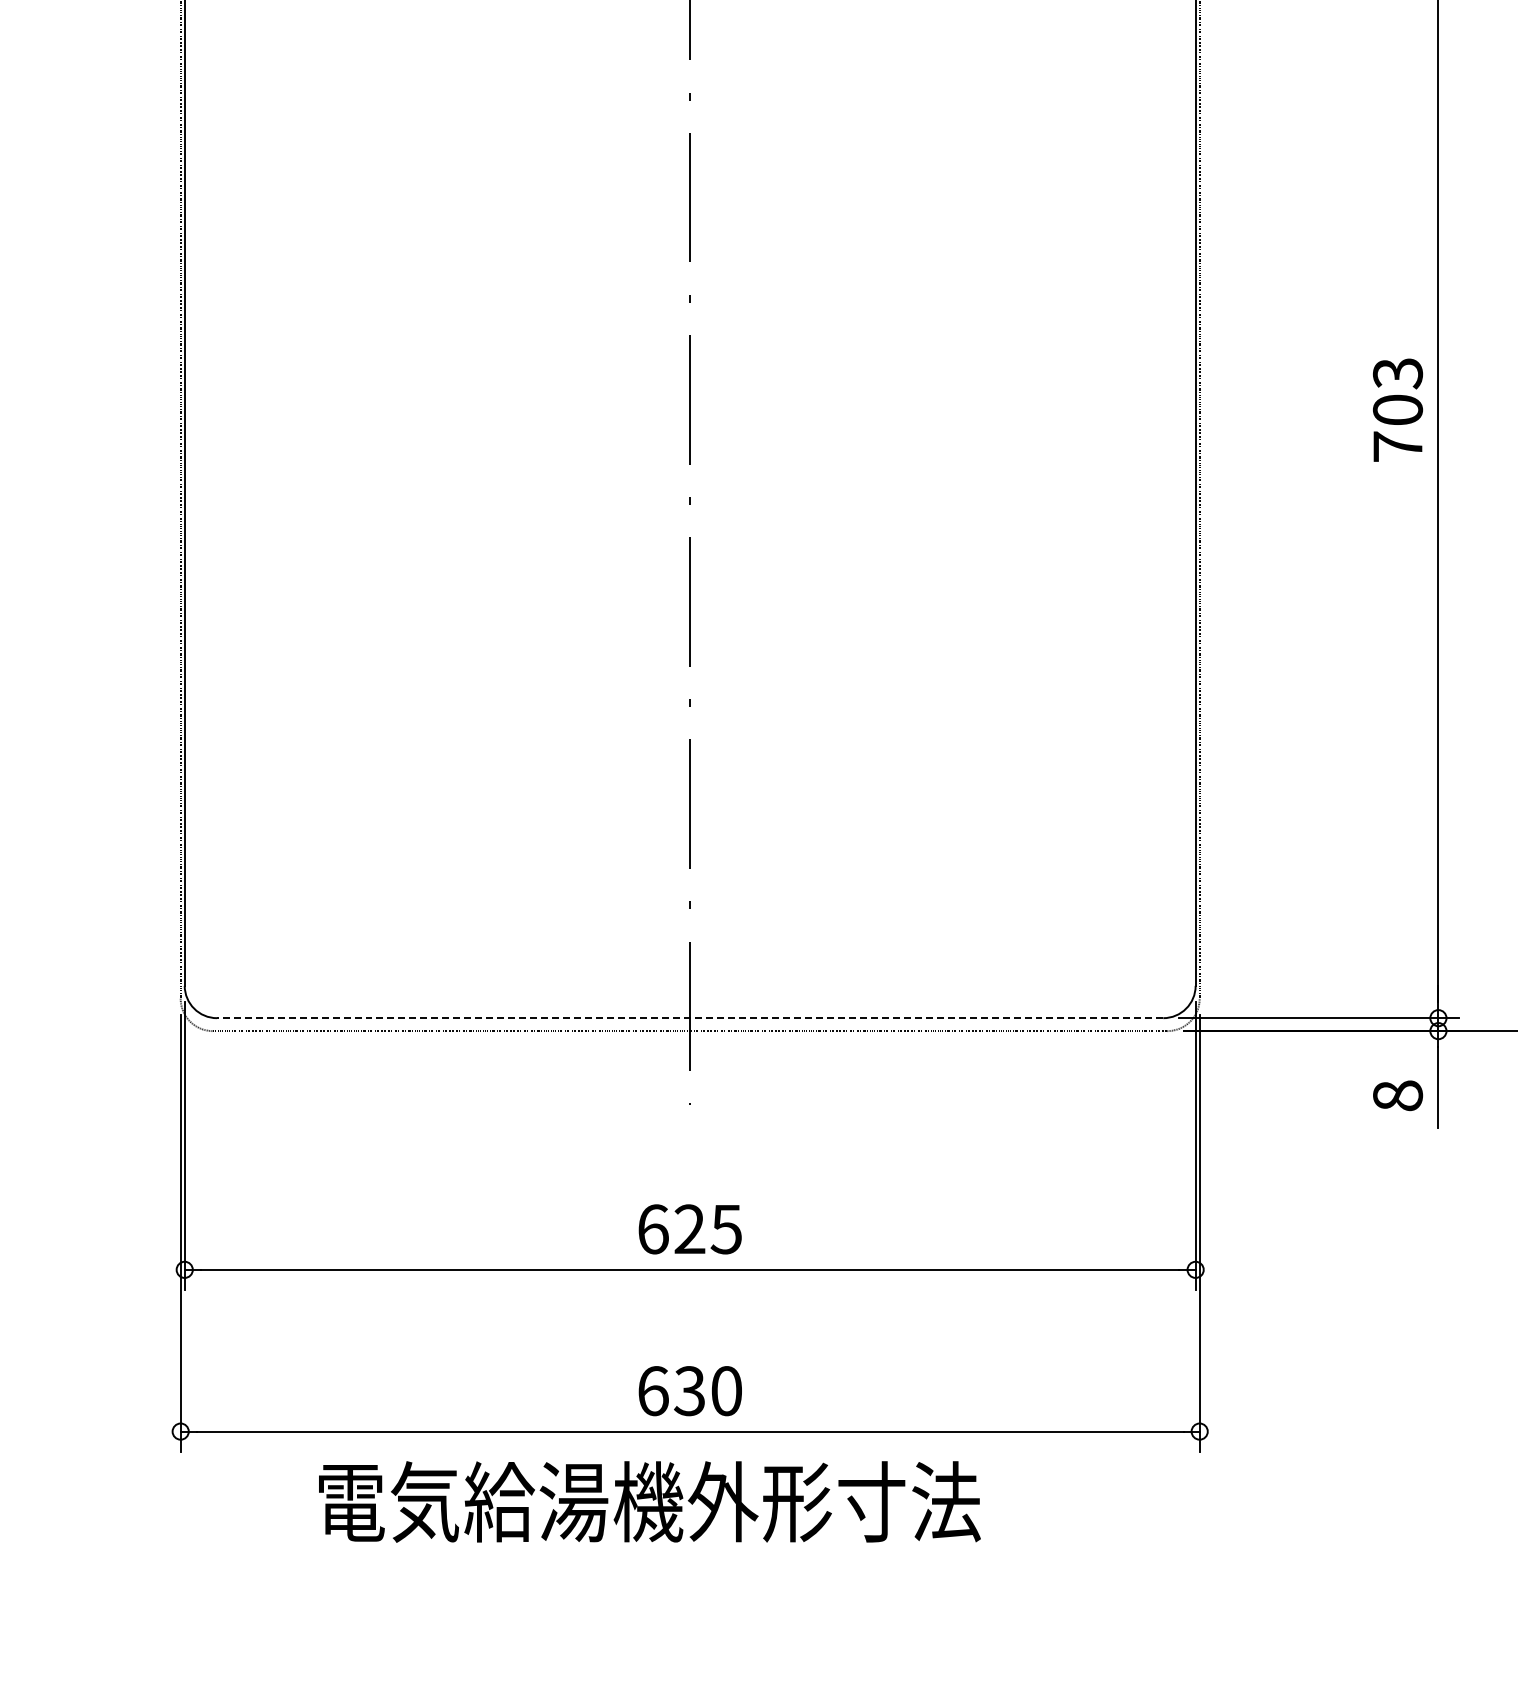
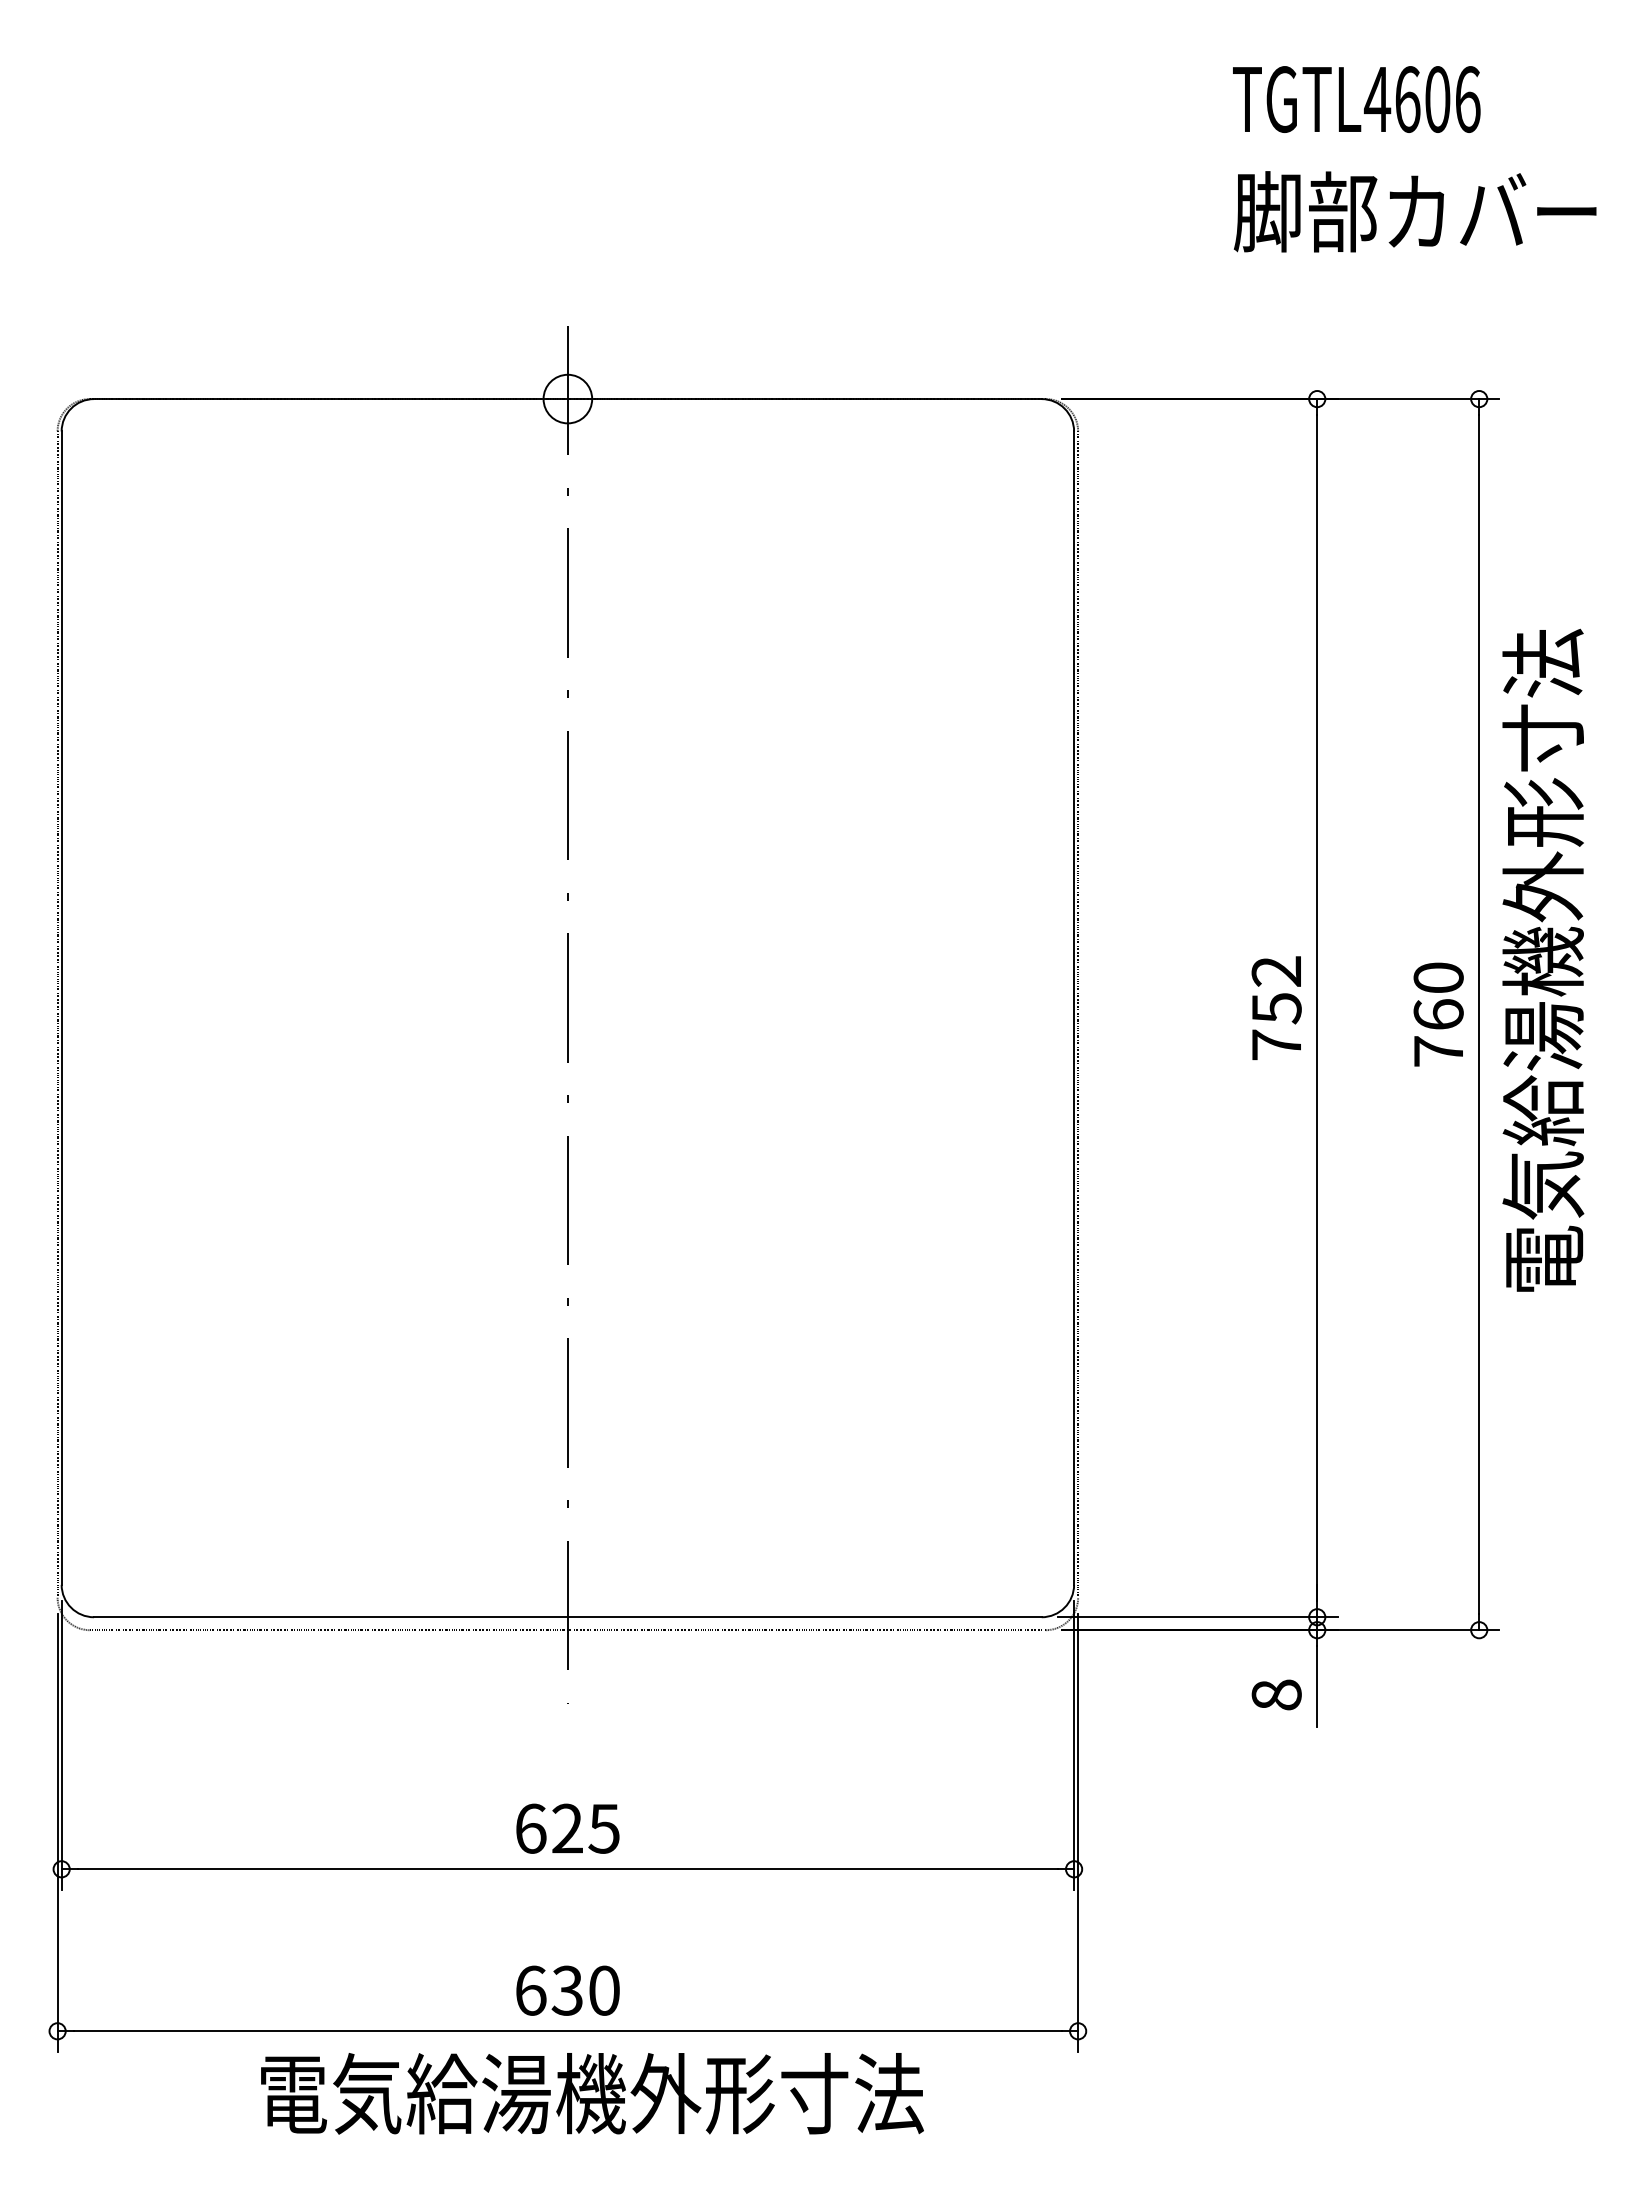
text: (1397, 392) -> (1276, 990), 703 -> 752
line: (689, 1018) -> (567, 1617), dashed -> solid
text: (649, 1501) -> (592, 2093), moved

